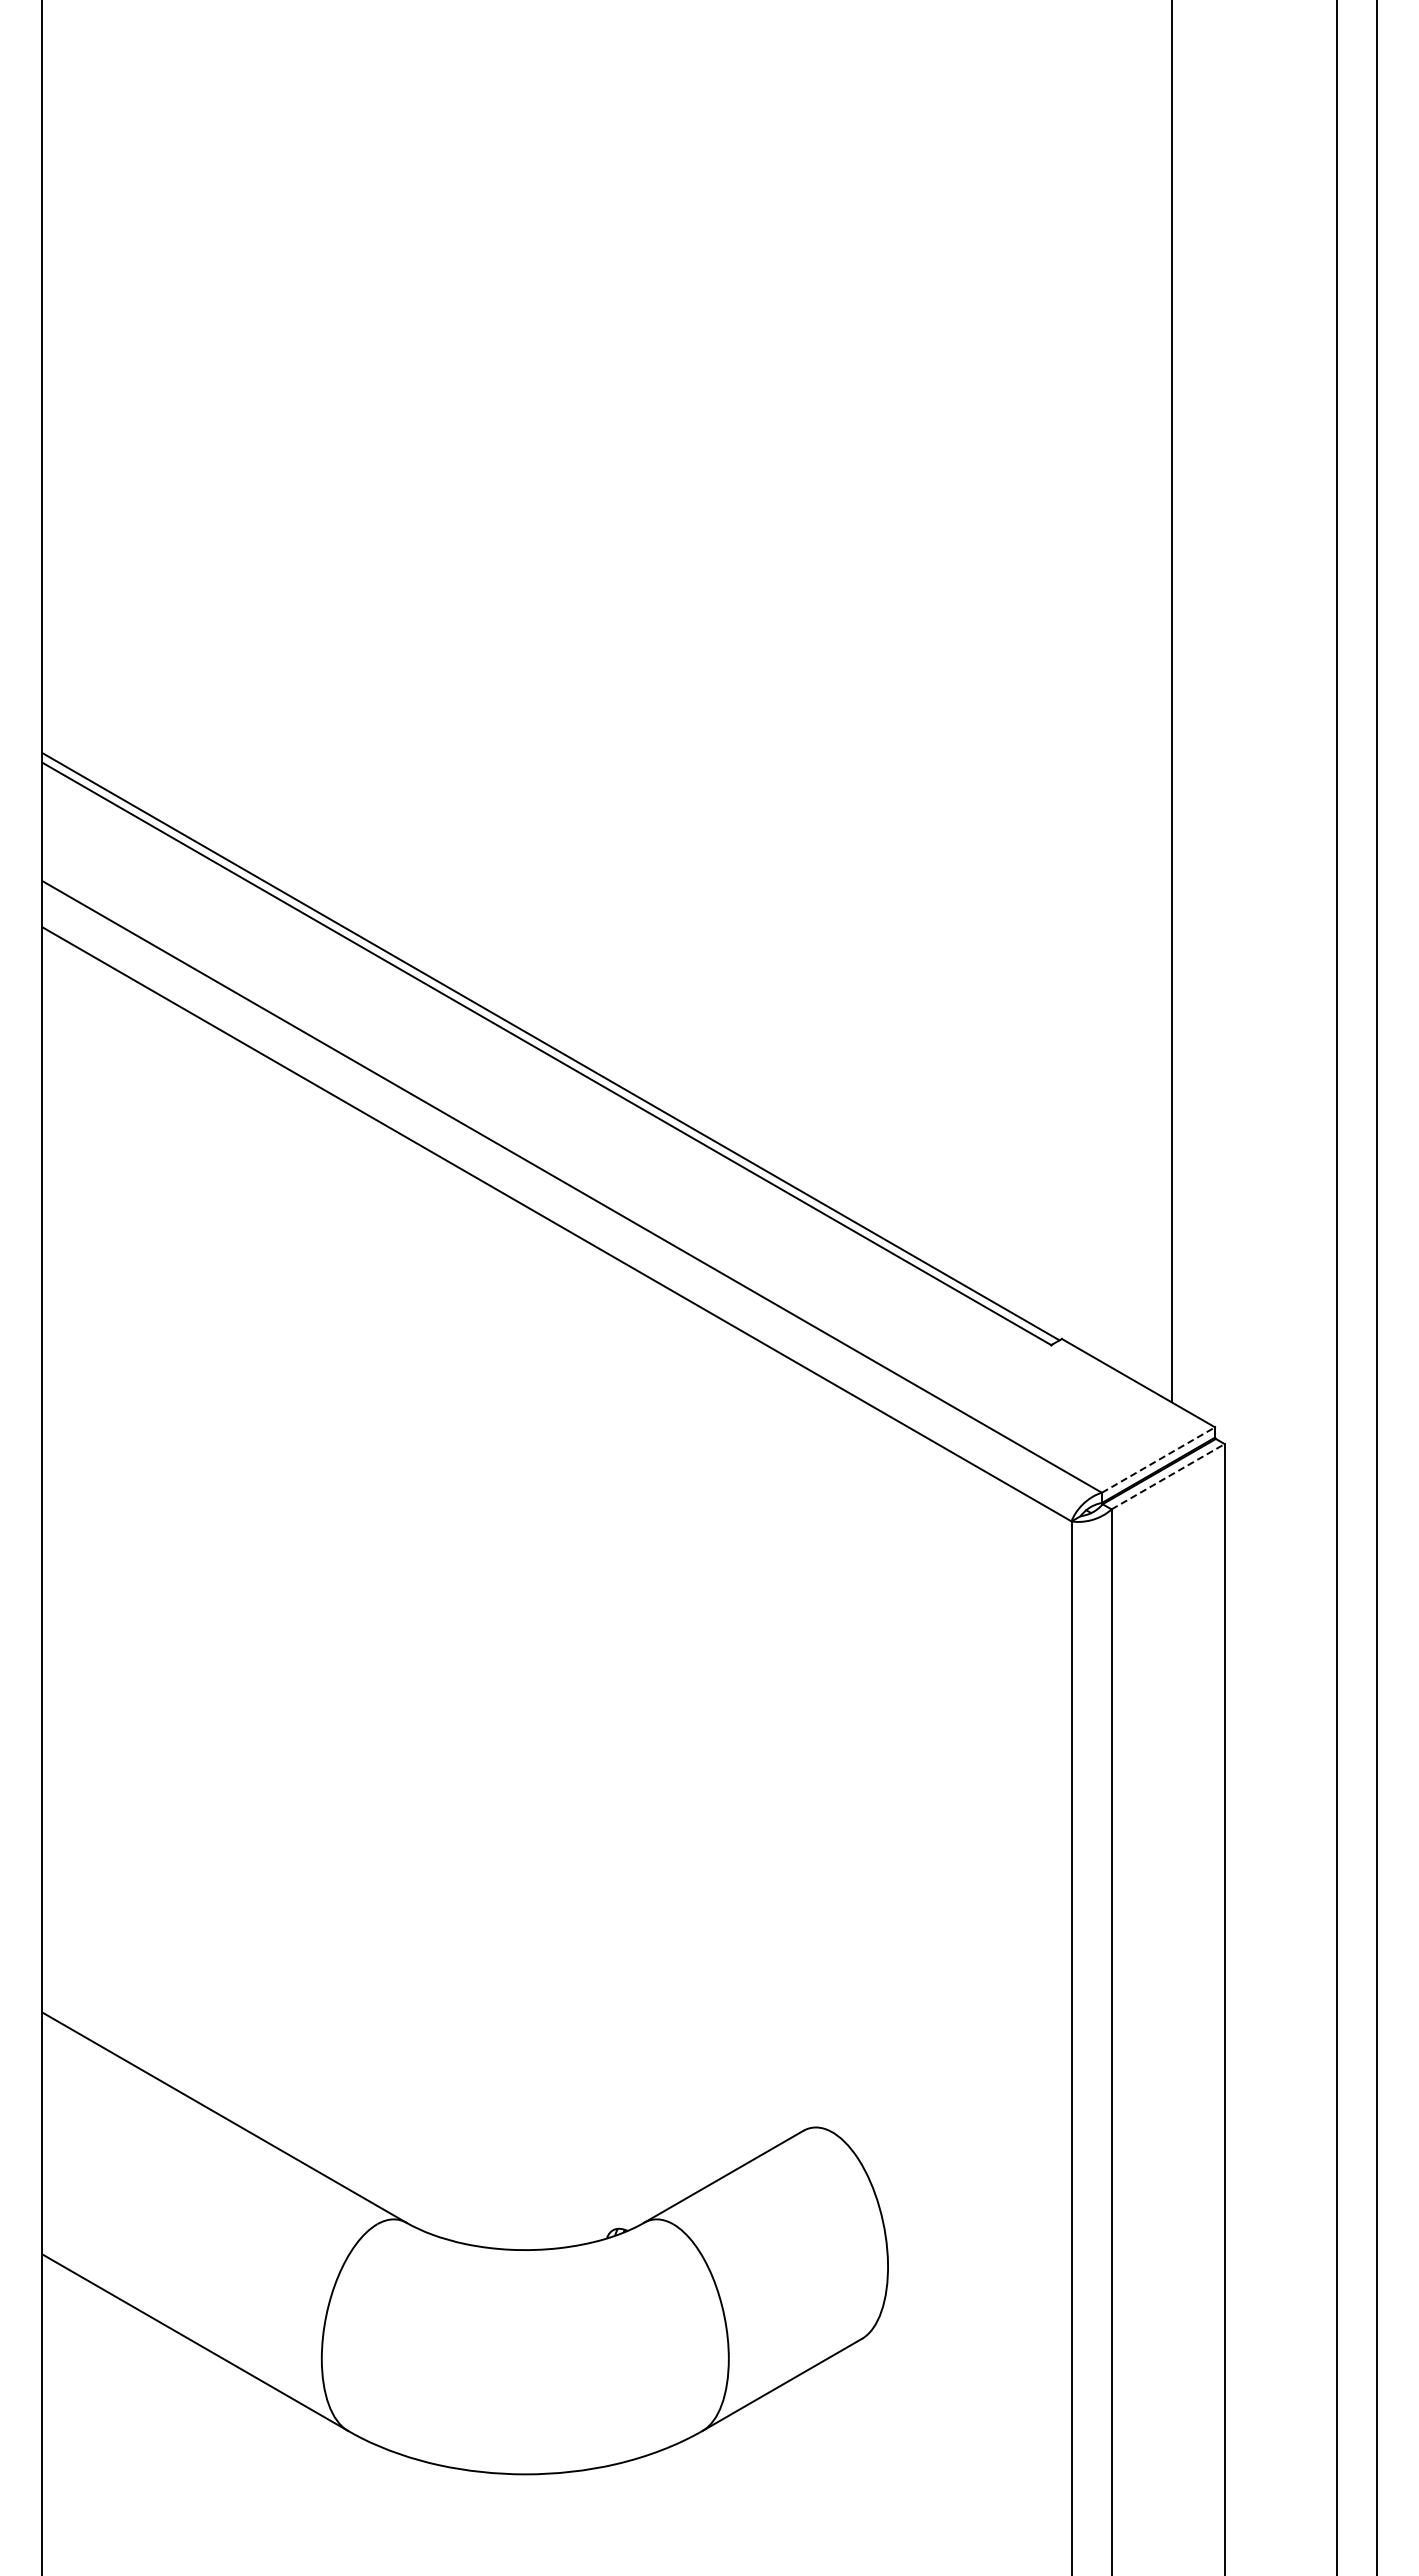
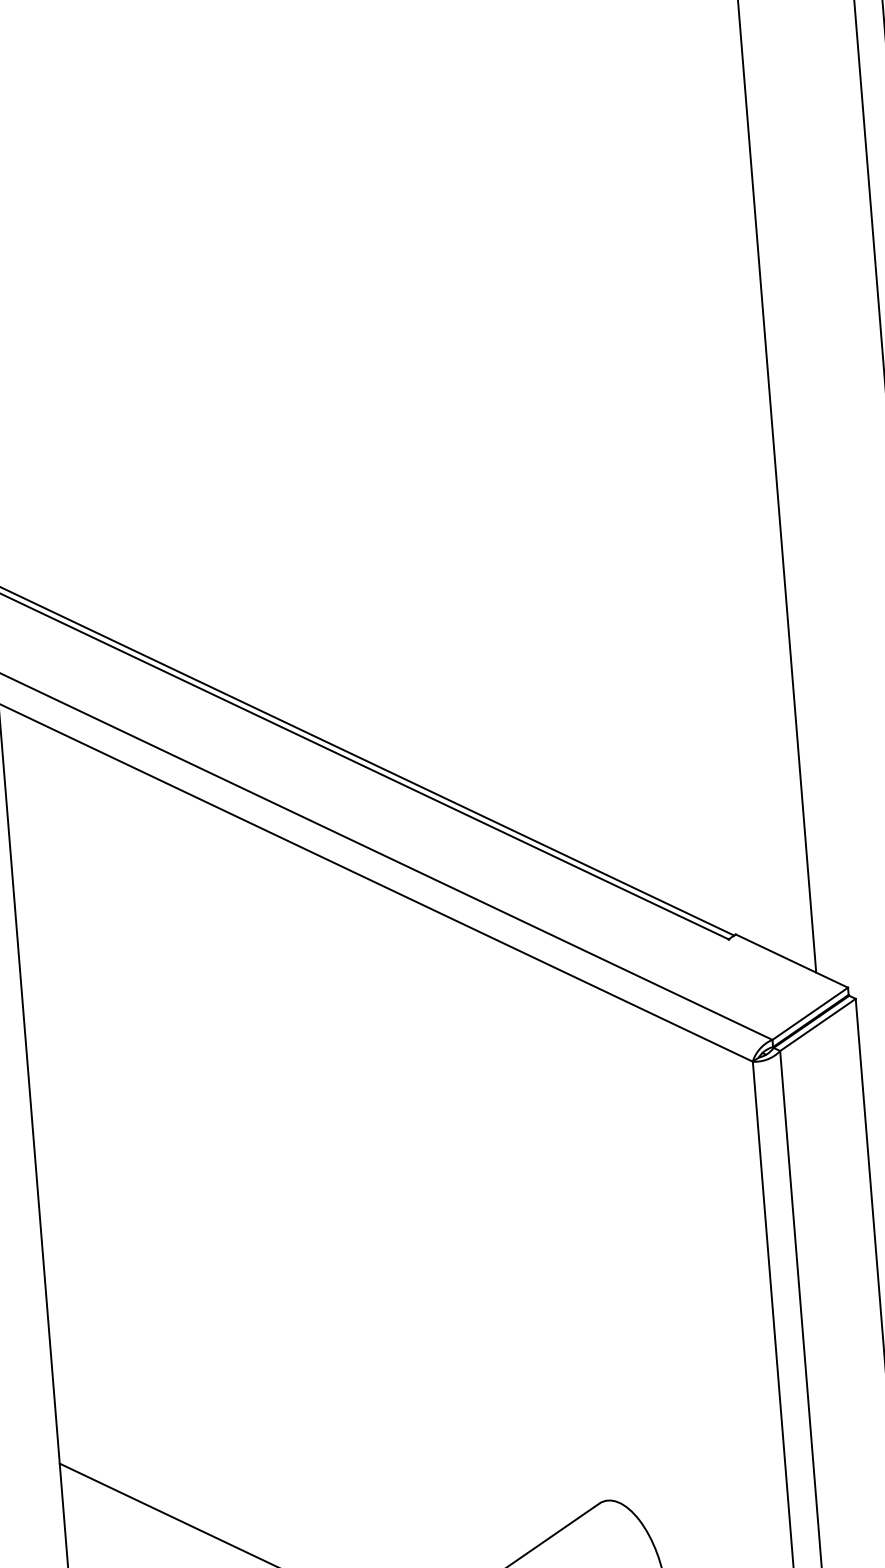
line: (1158, 1459) -> (810, 1013), dashed -> solid
line: (1168, 1476) -> (818, 1024), dashed -> solid

